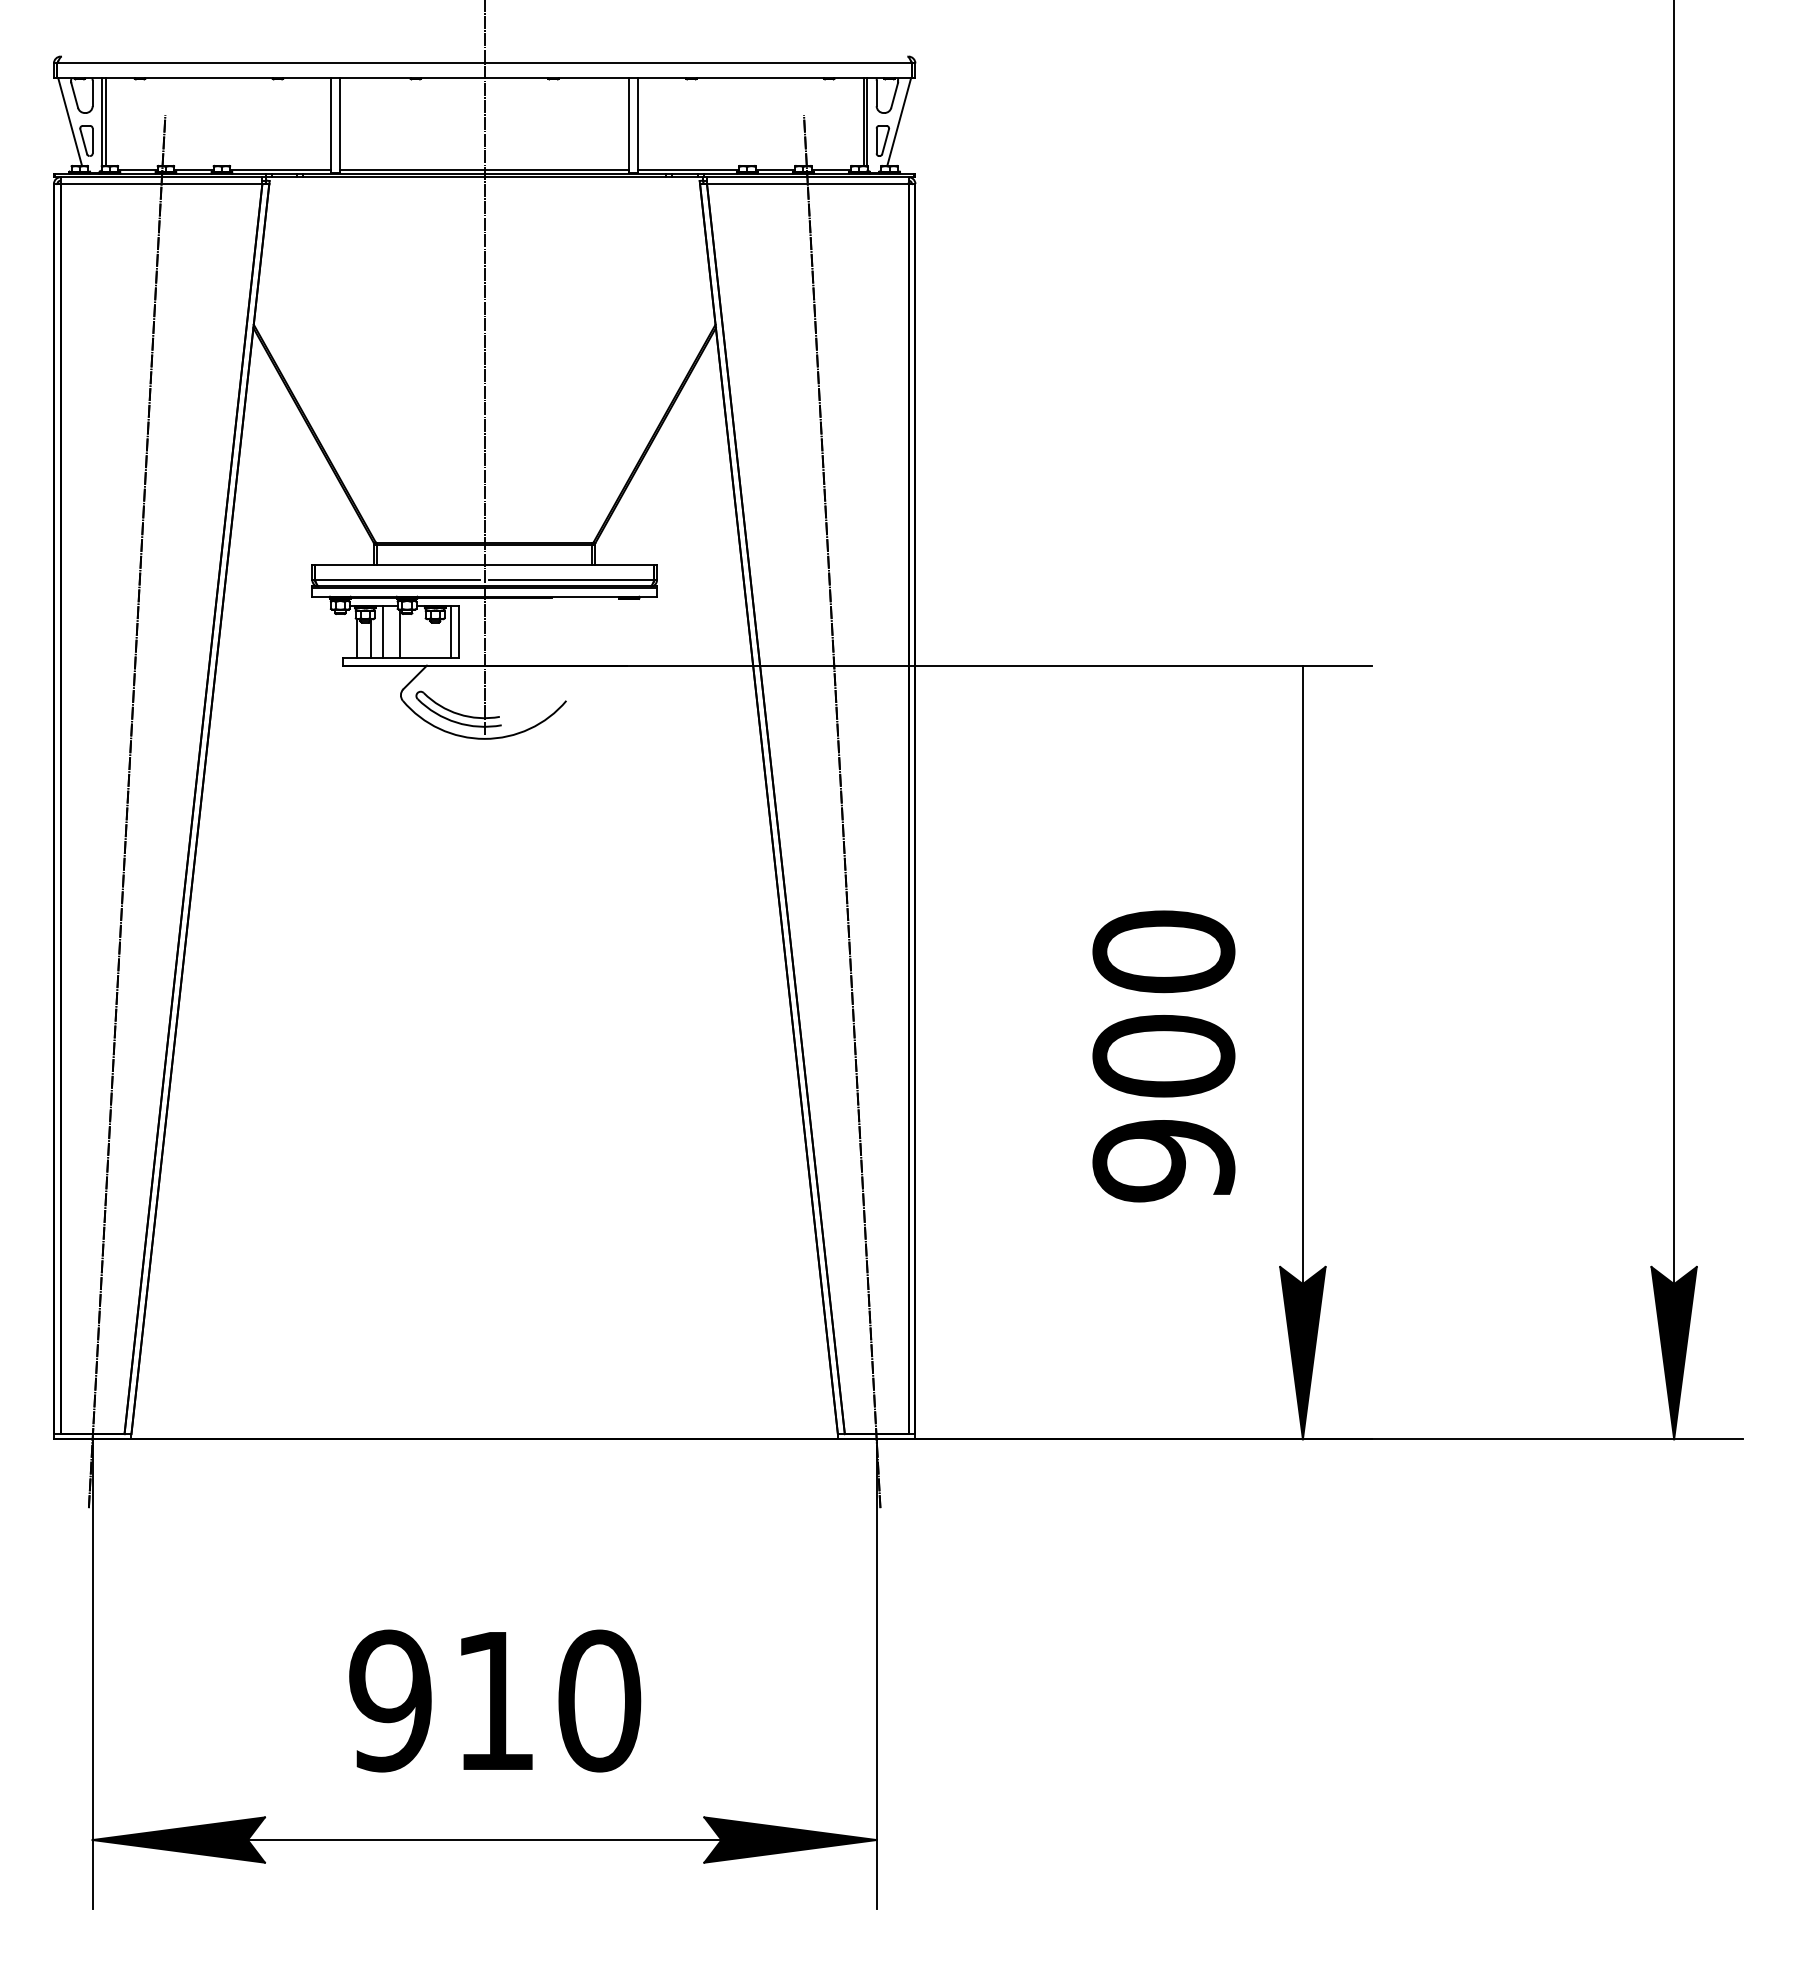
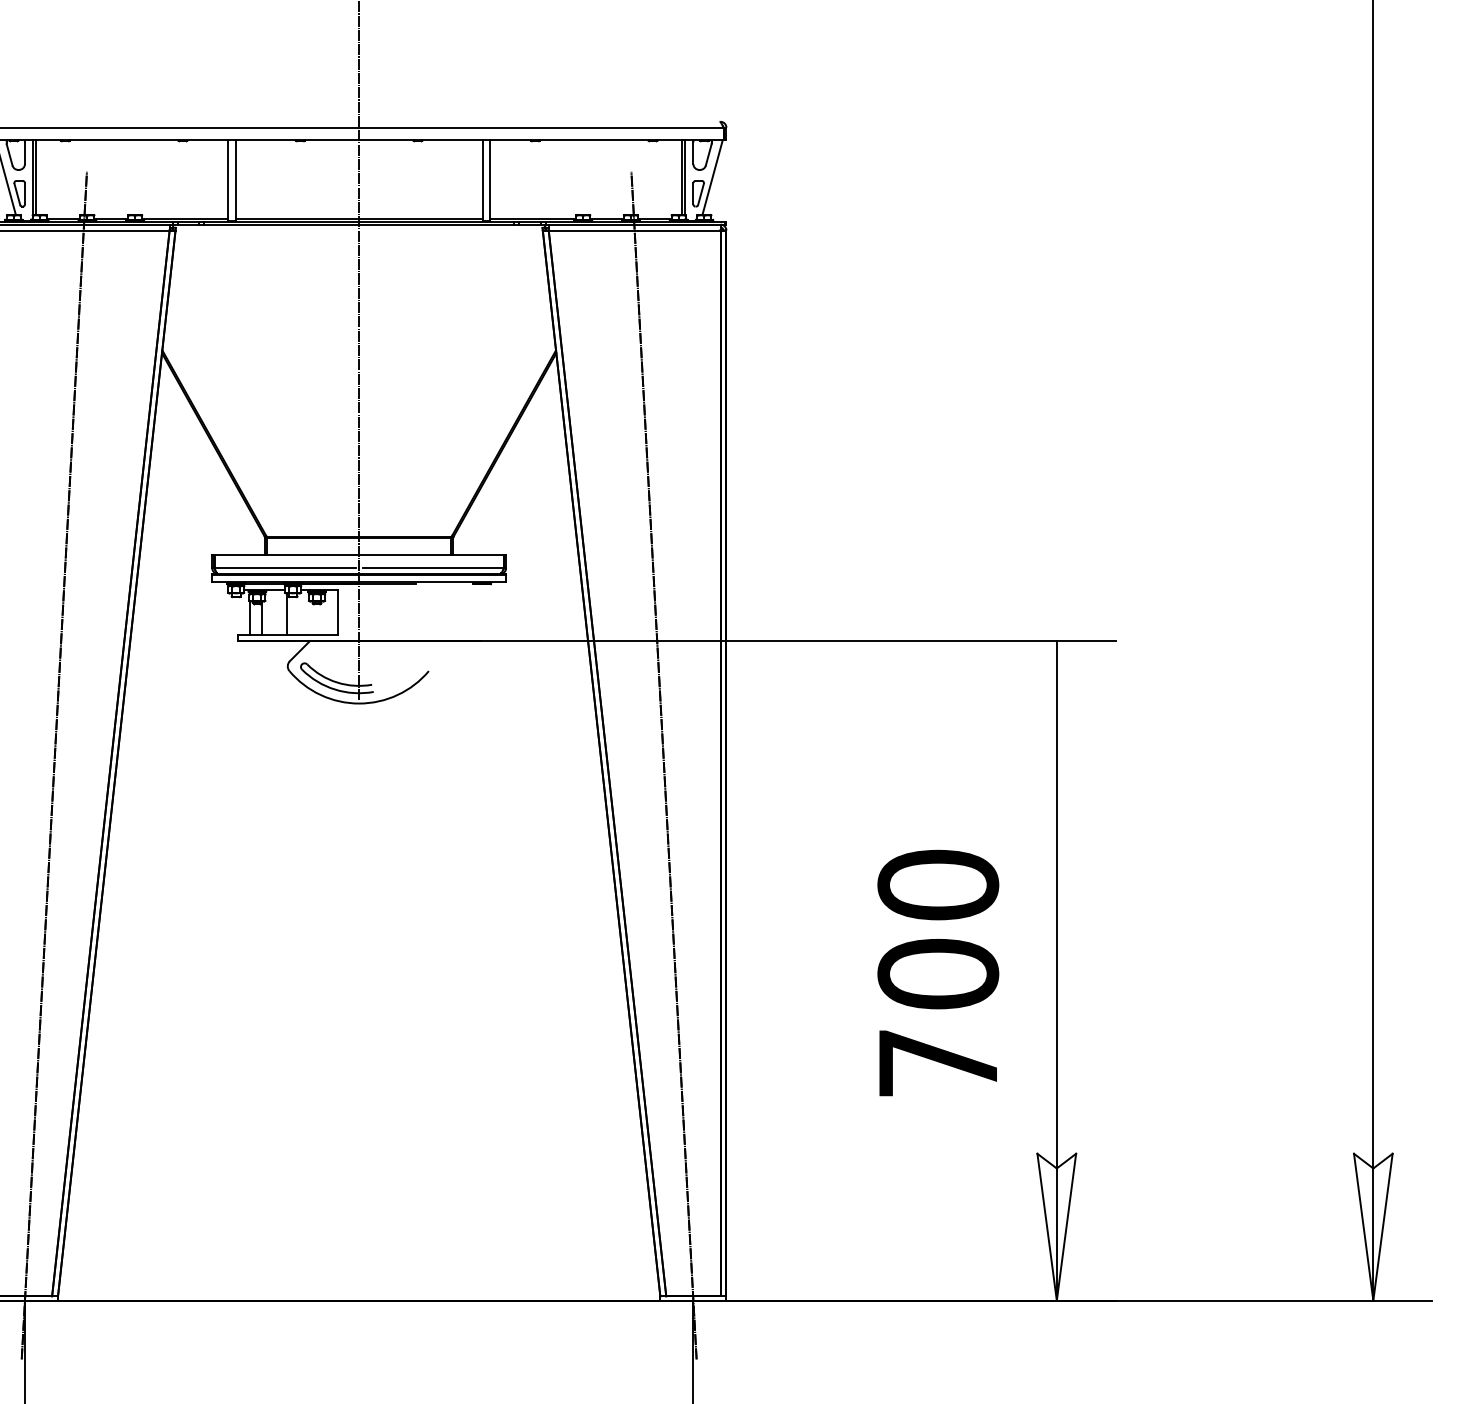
line: (382, 631) -> (272, 611), removed
line: (450, 631) -> (330, 611), removed
text: (1163, 1161) -> (937, 1063), 900 -> 700
fill: (1302, 1352) -> (1056, 1226), removed
fill: (1673, 1352) -> (1372, 1226), removed

